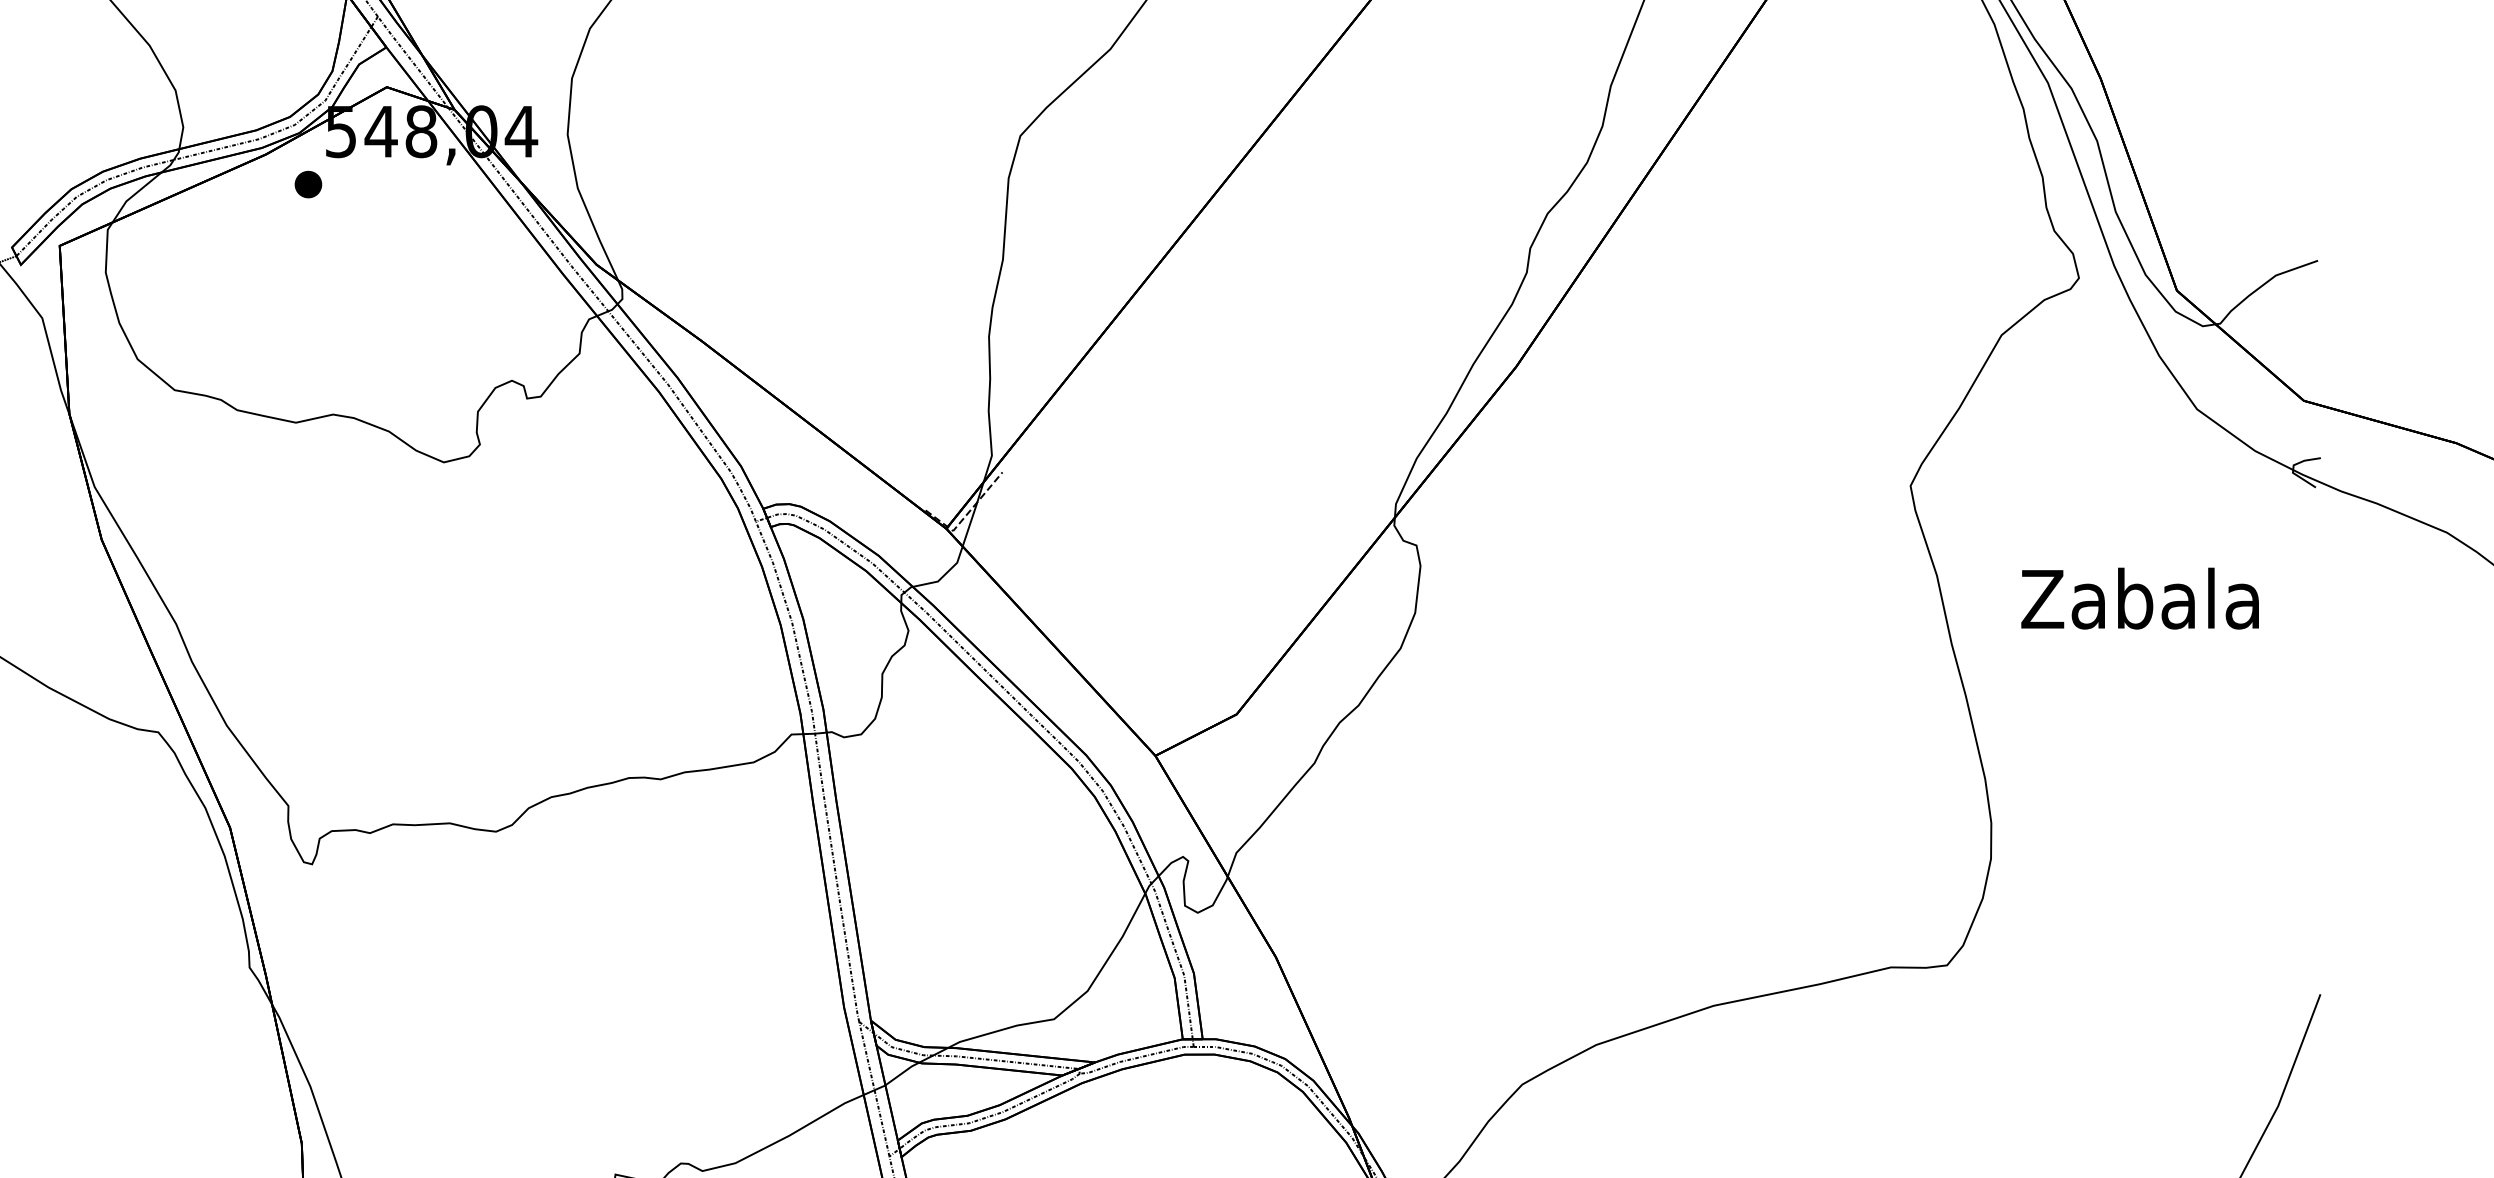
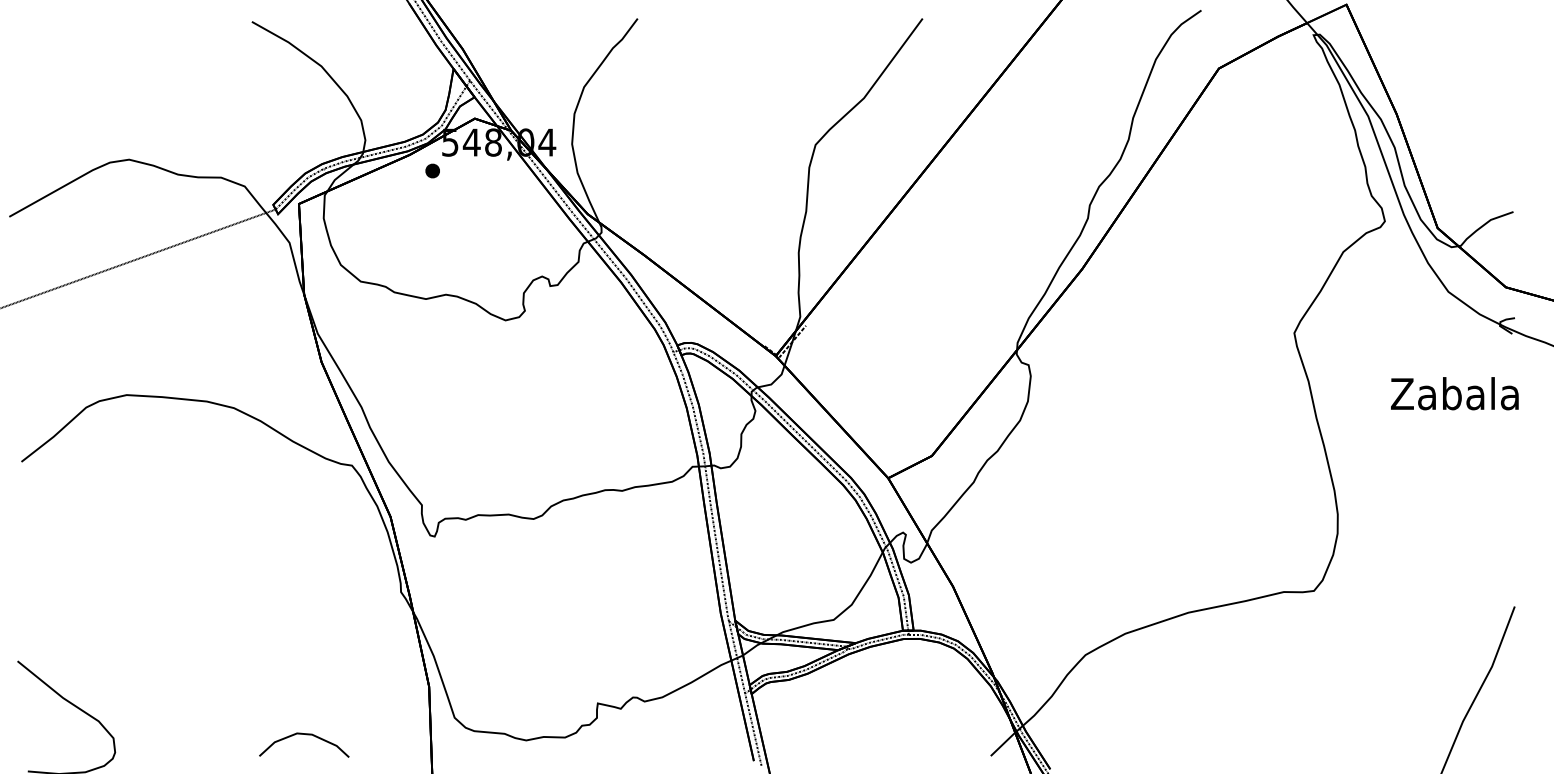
text: (2139, 598) -> (1454, 393), moved

